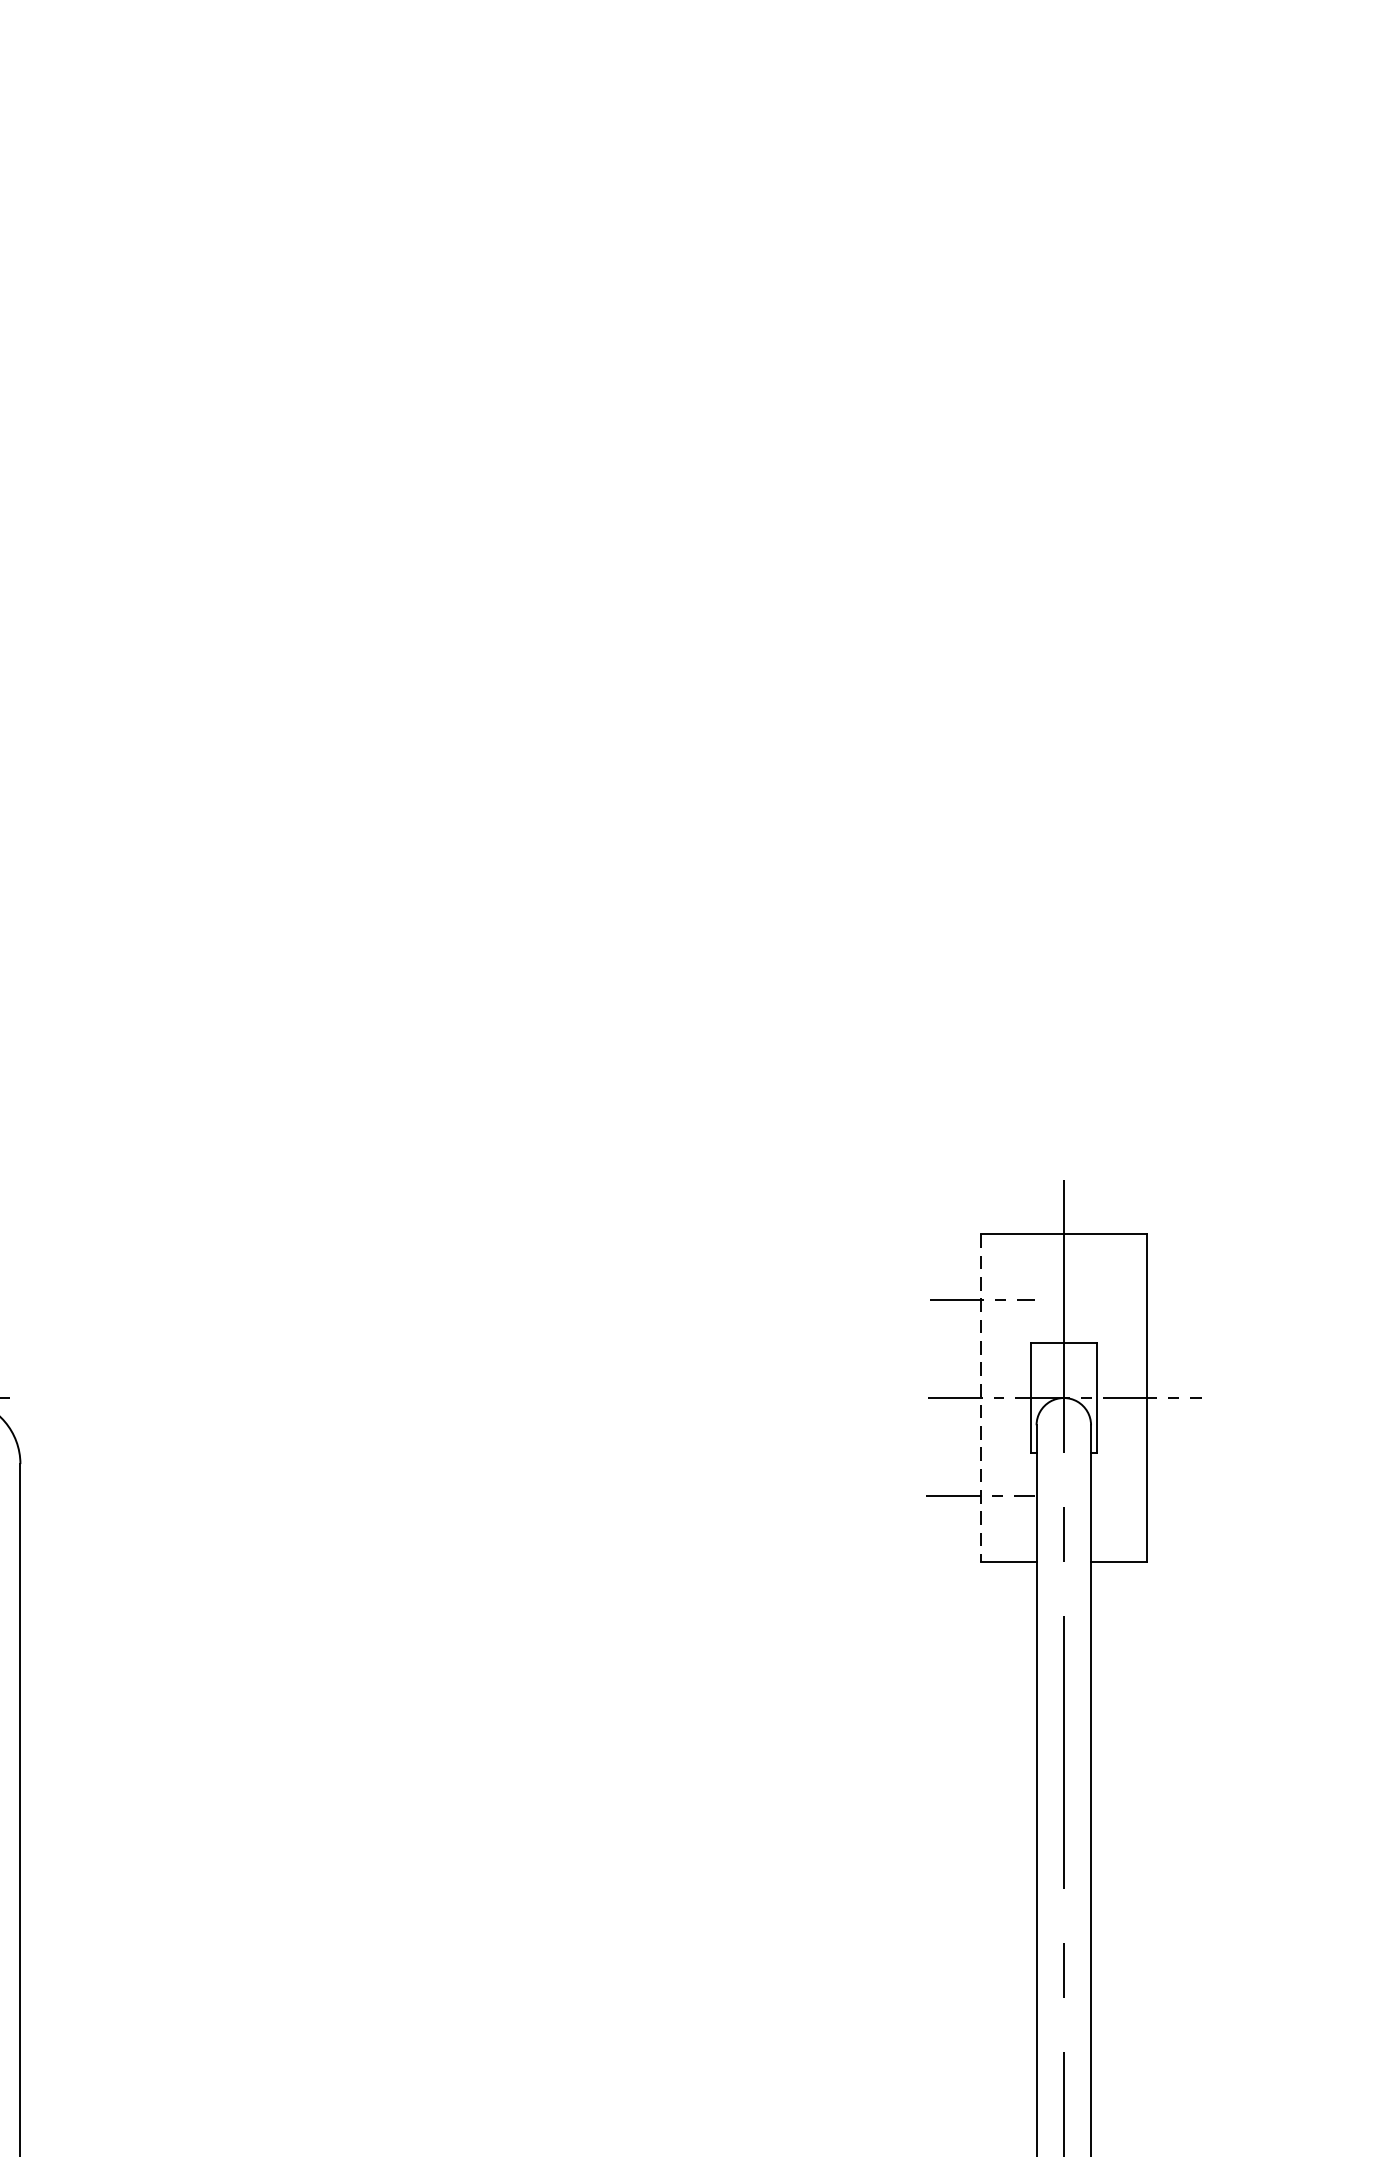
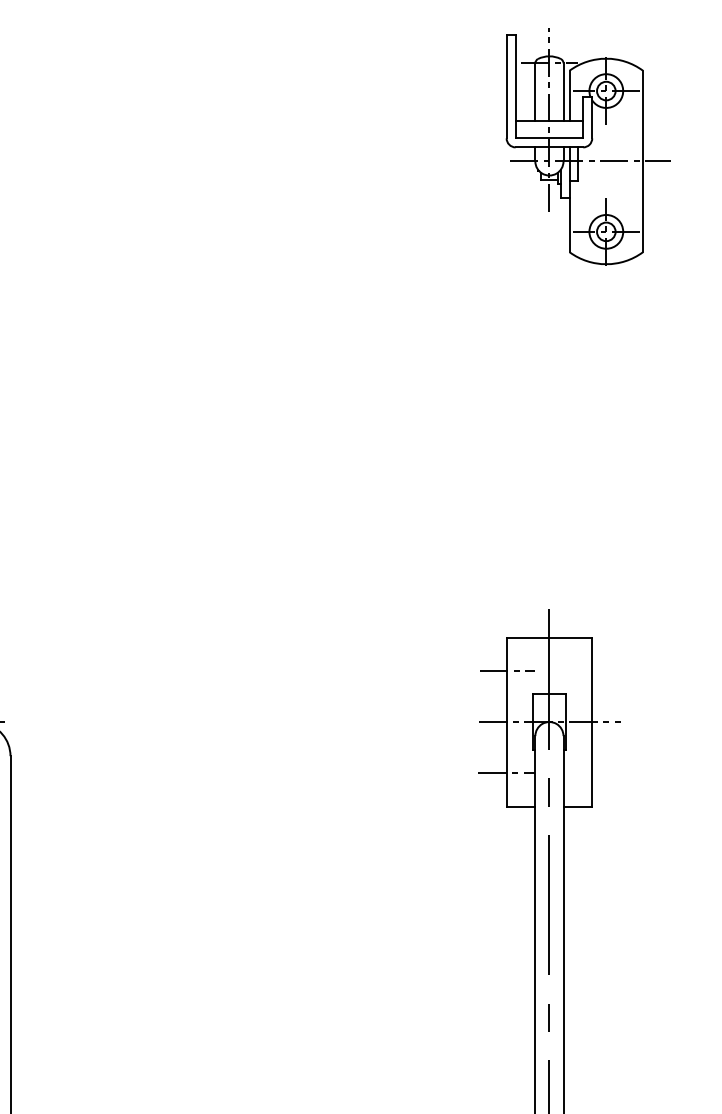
part: (1137, 283) -> (587, 146), added
line: (980, 1398) -> (506, 722), dashed -> solid

